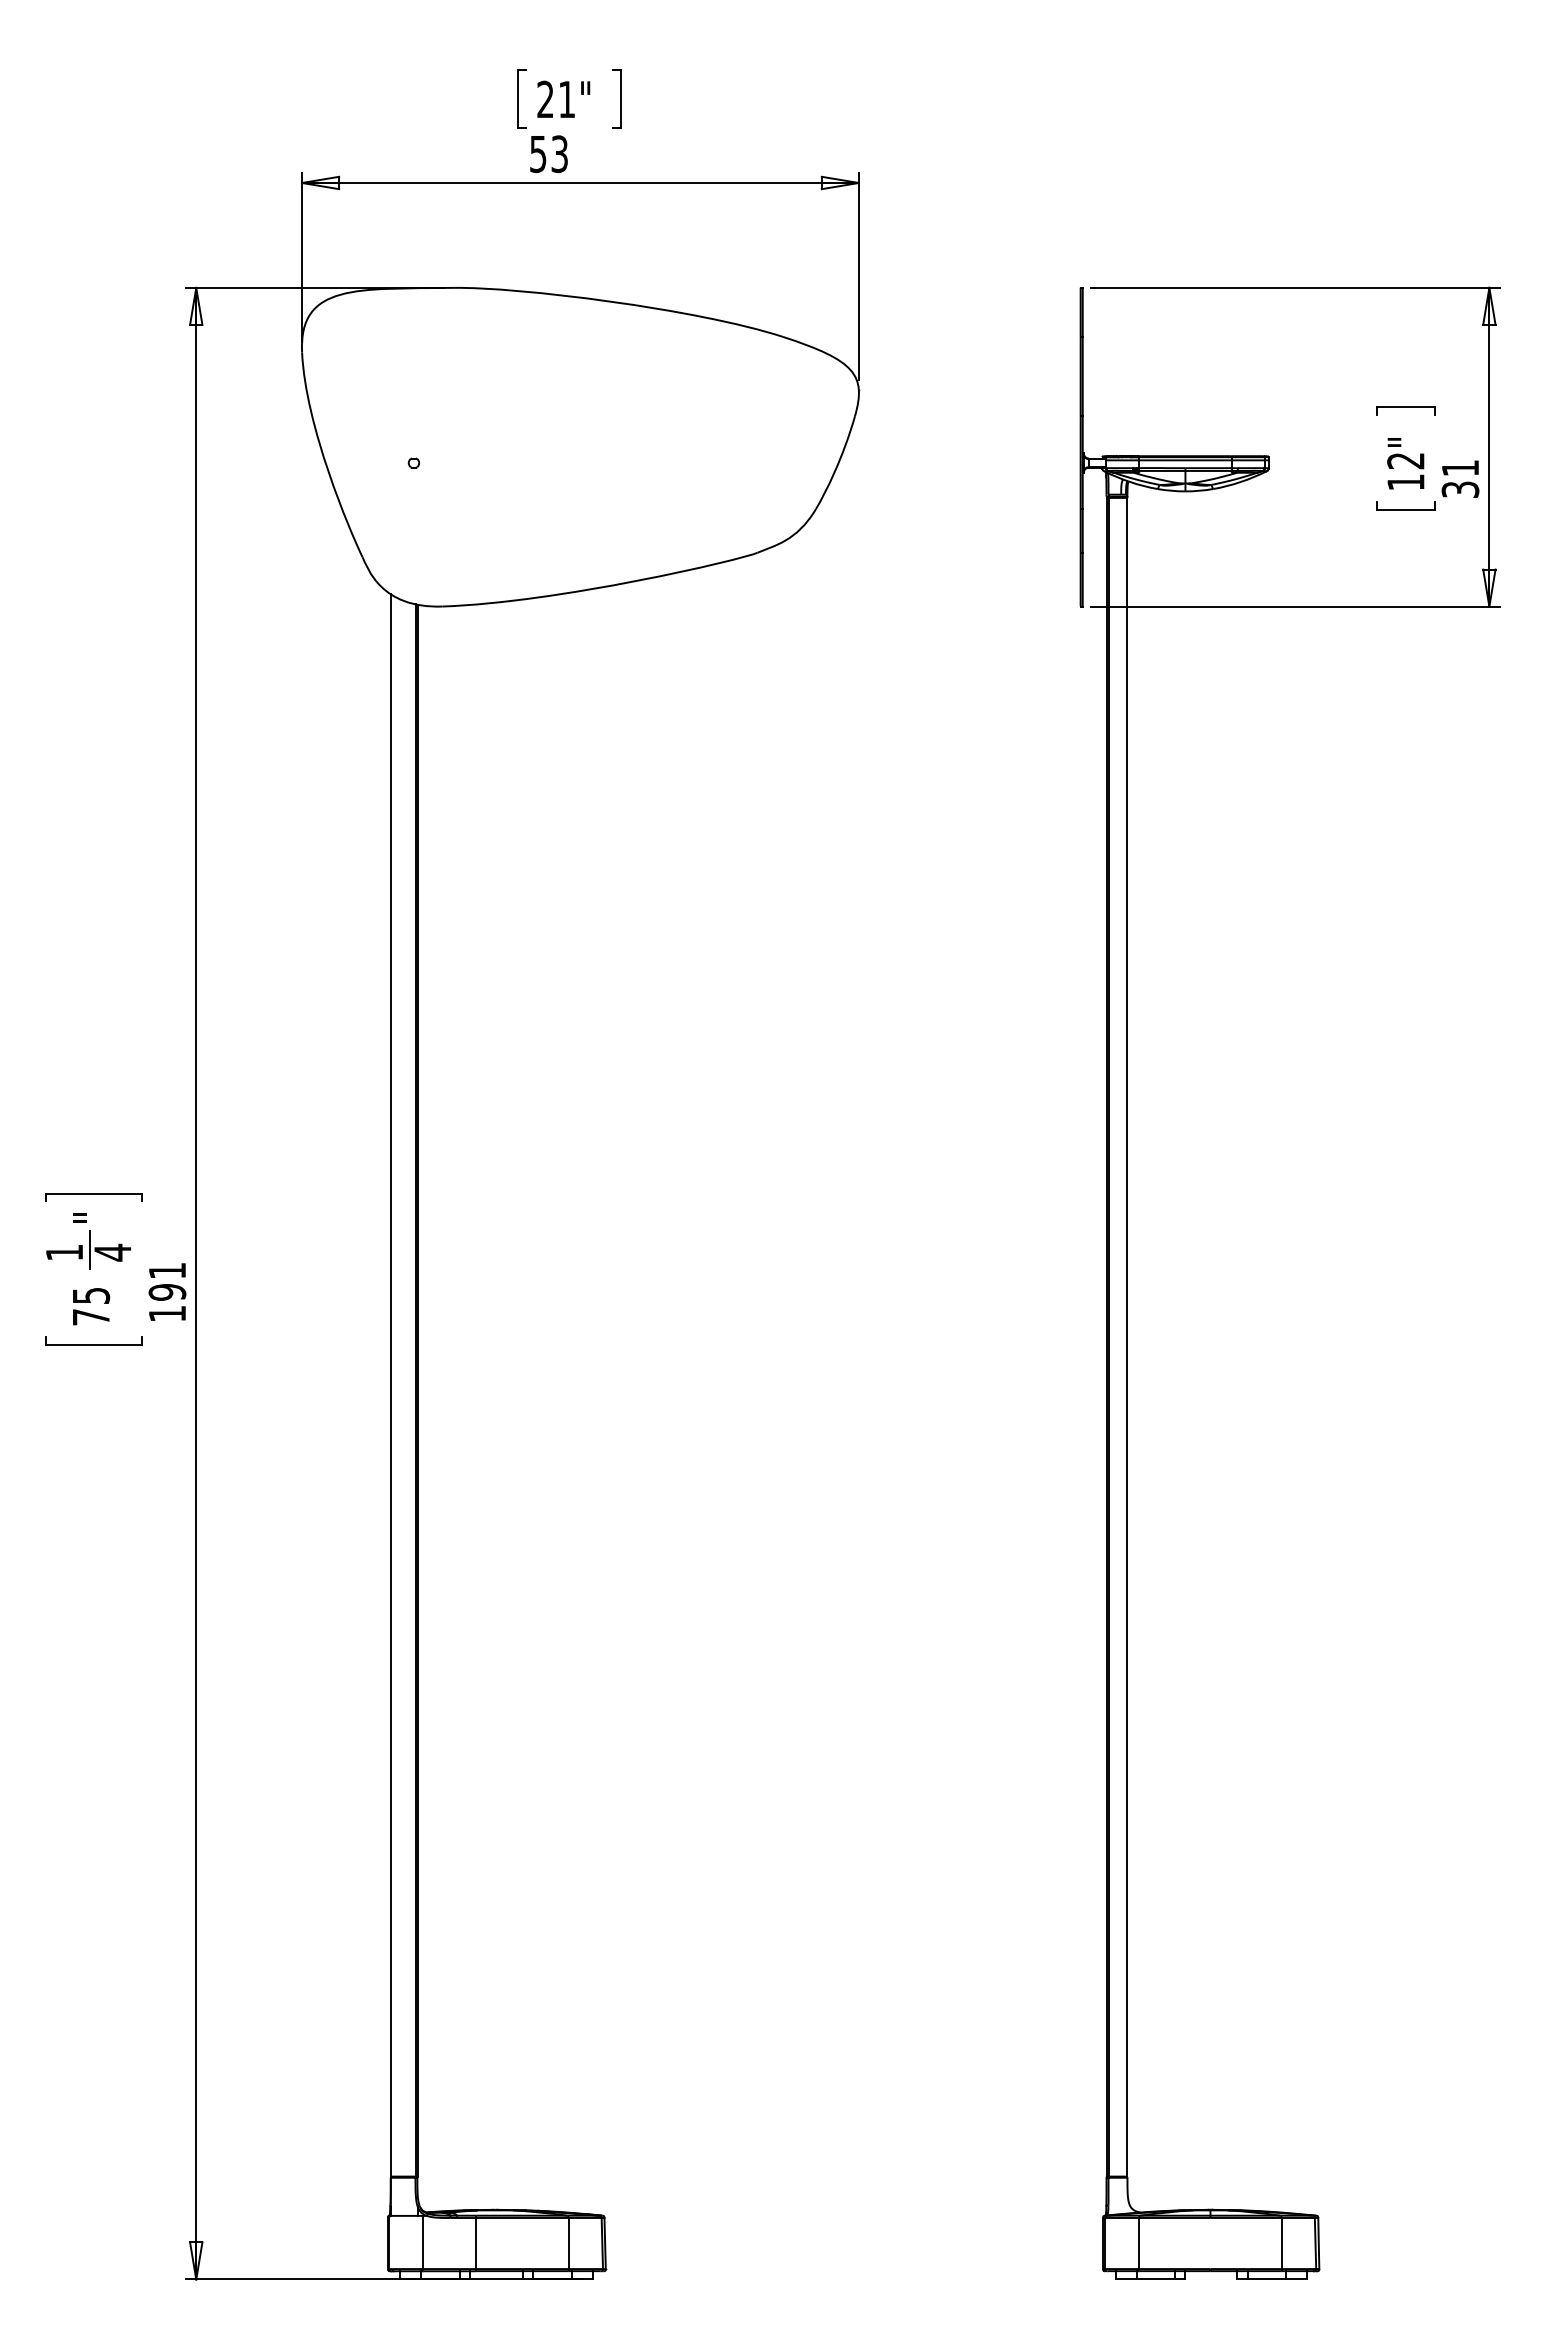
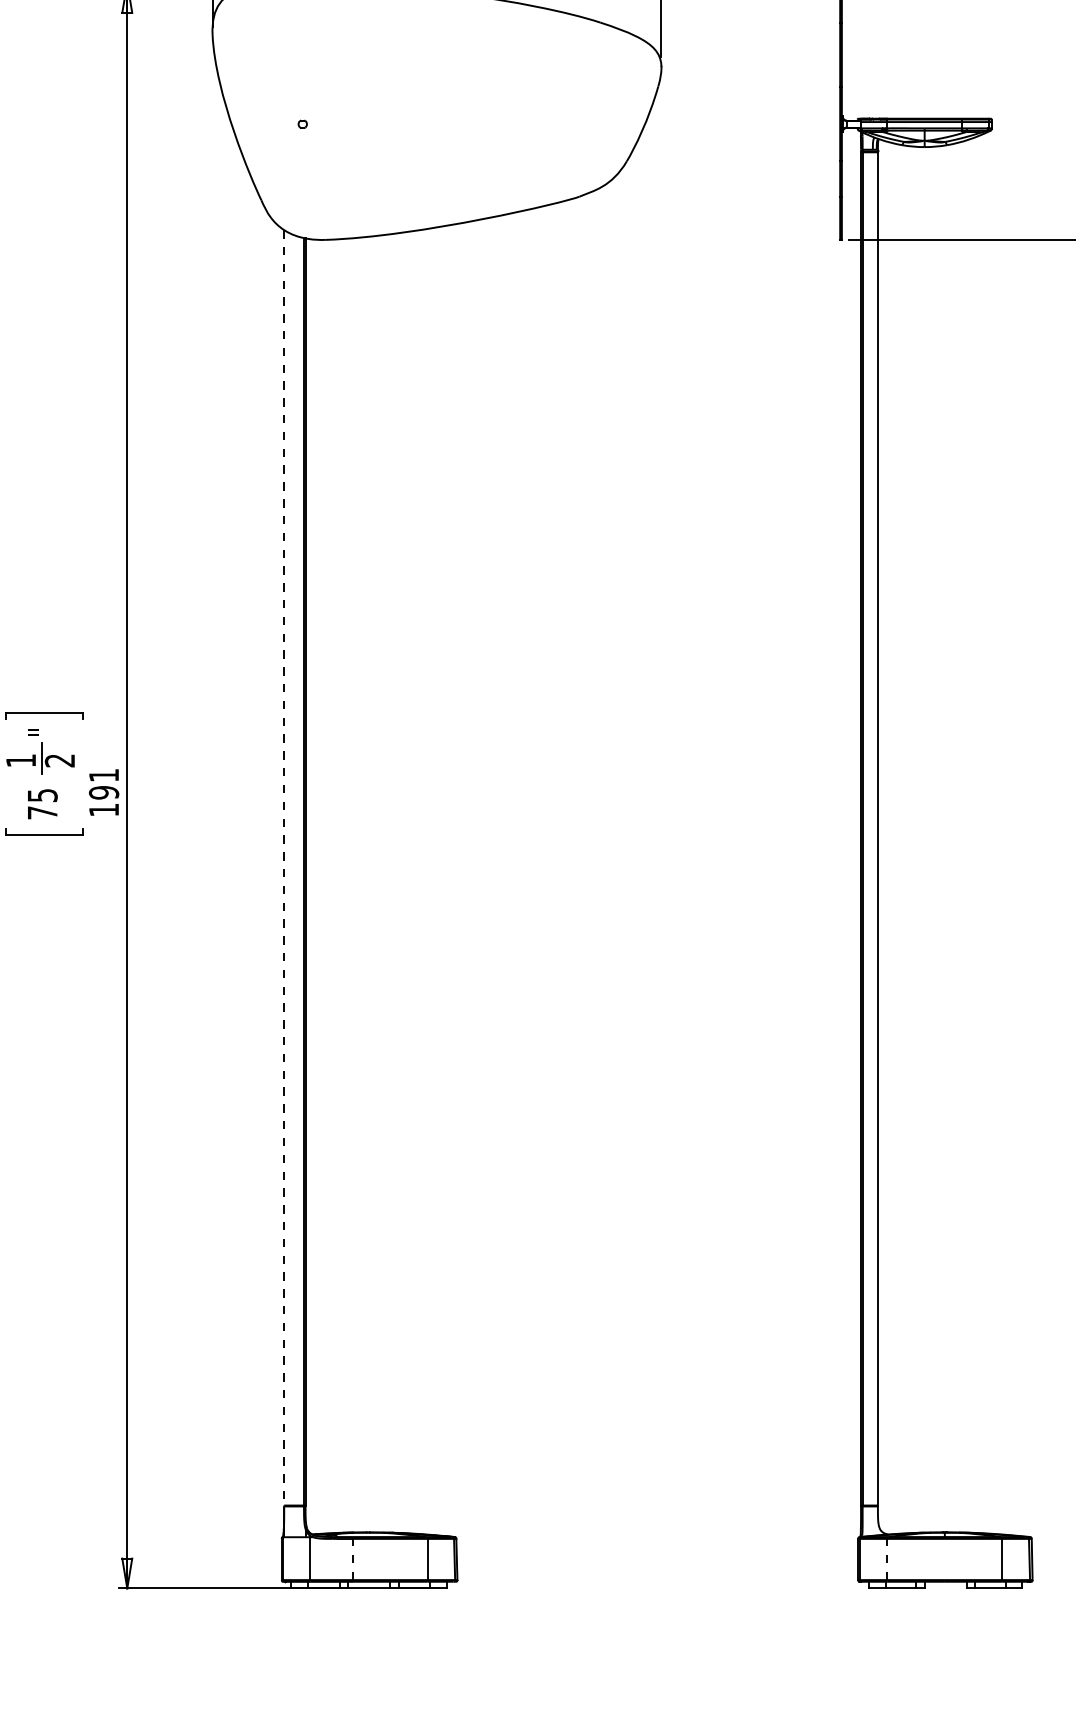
text: (112, 1252) -> (59, 760), 4 -> 2
line: (391, 1386) -> (284, 868), solid -> dashed
line: (476, 2243) -> (353, 1559), solid -> dashed
line: (1139, 2243) -> (887, 1559), solid -> dashed

